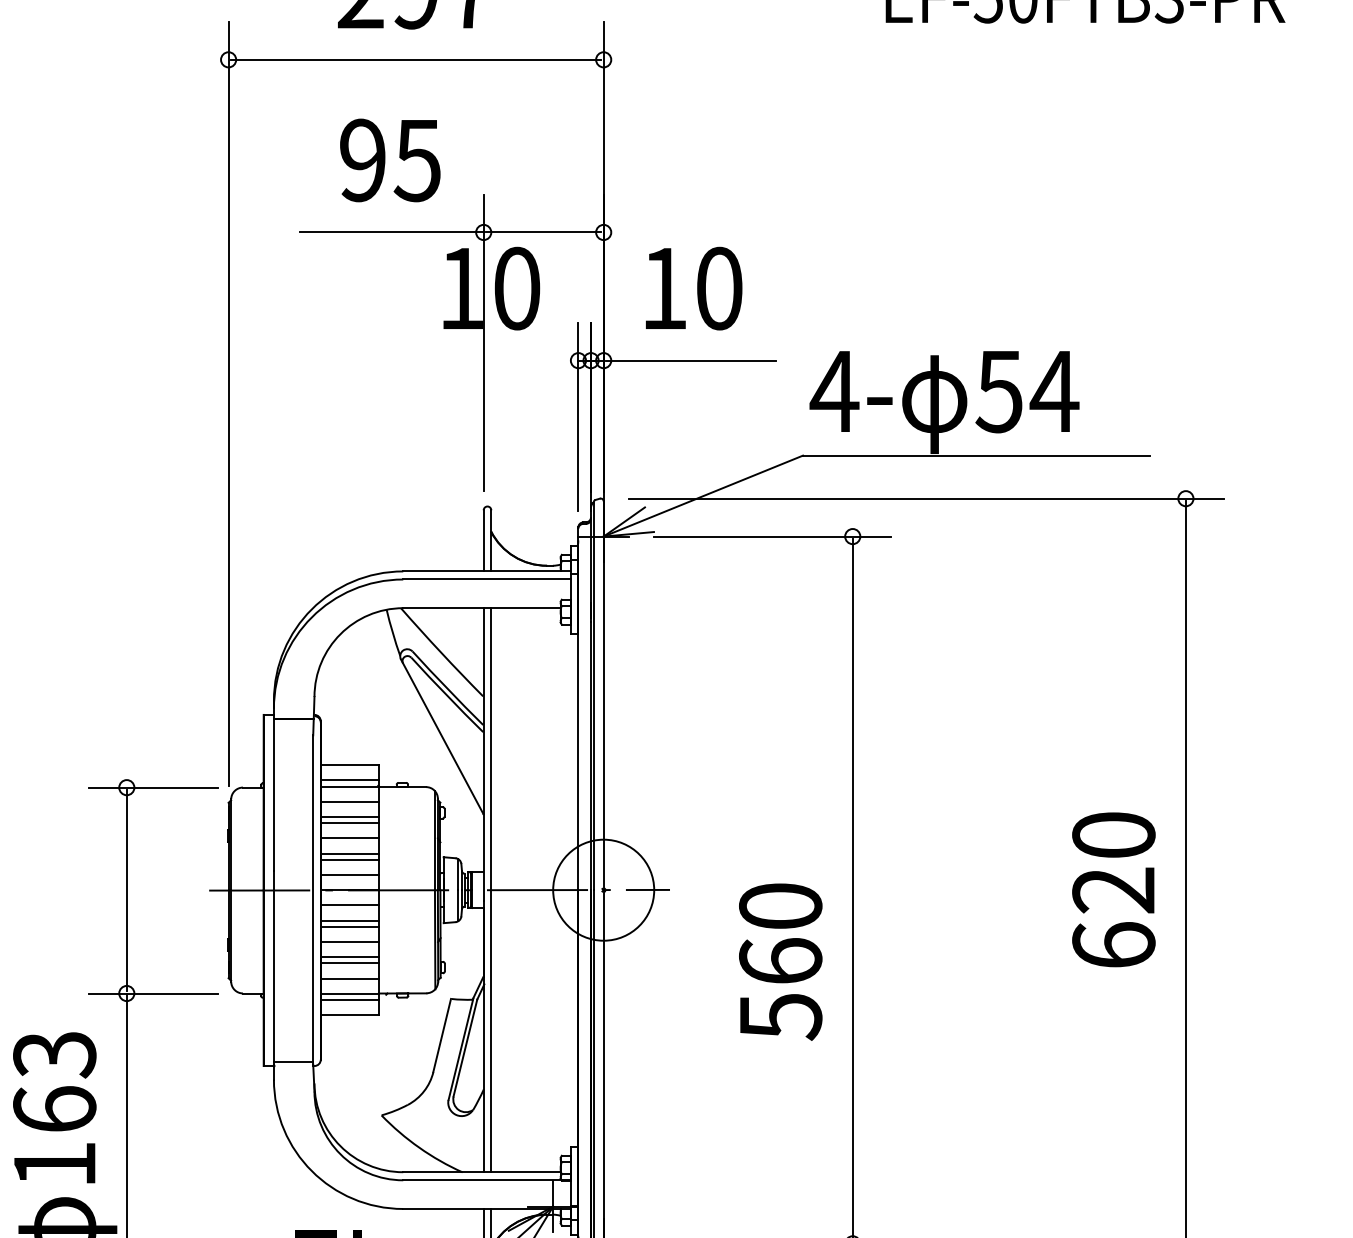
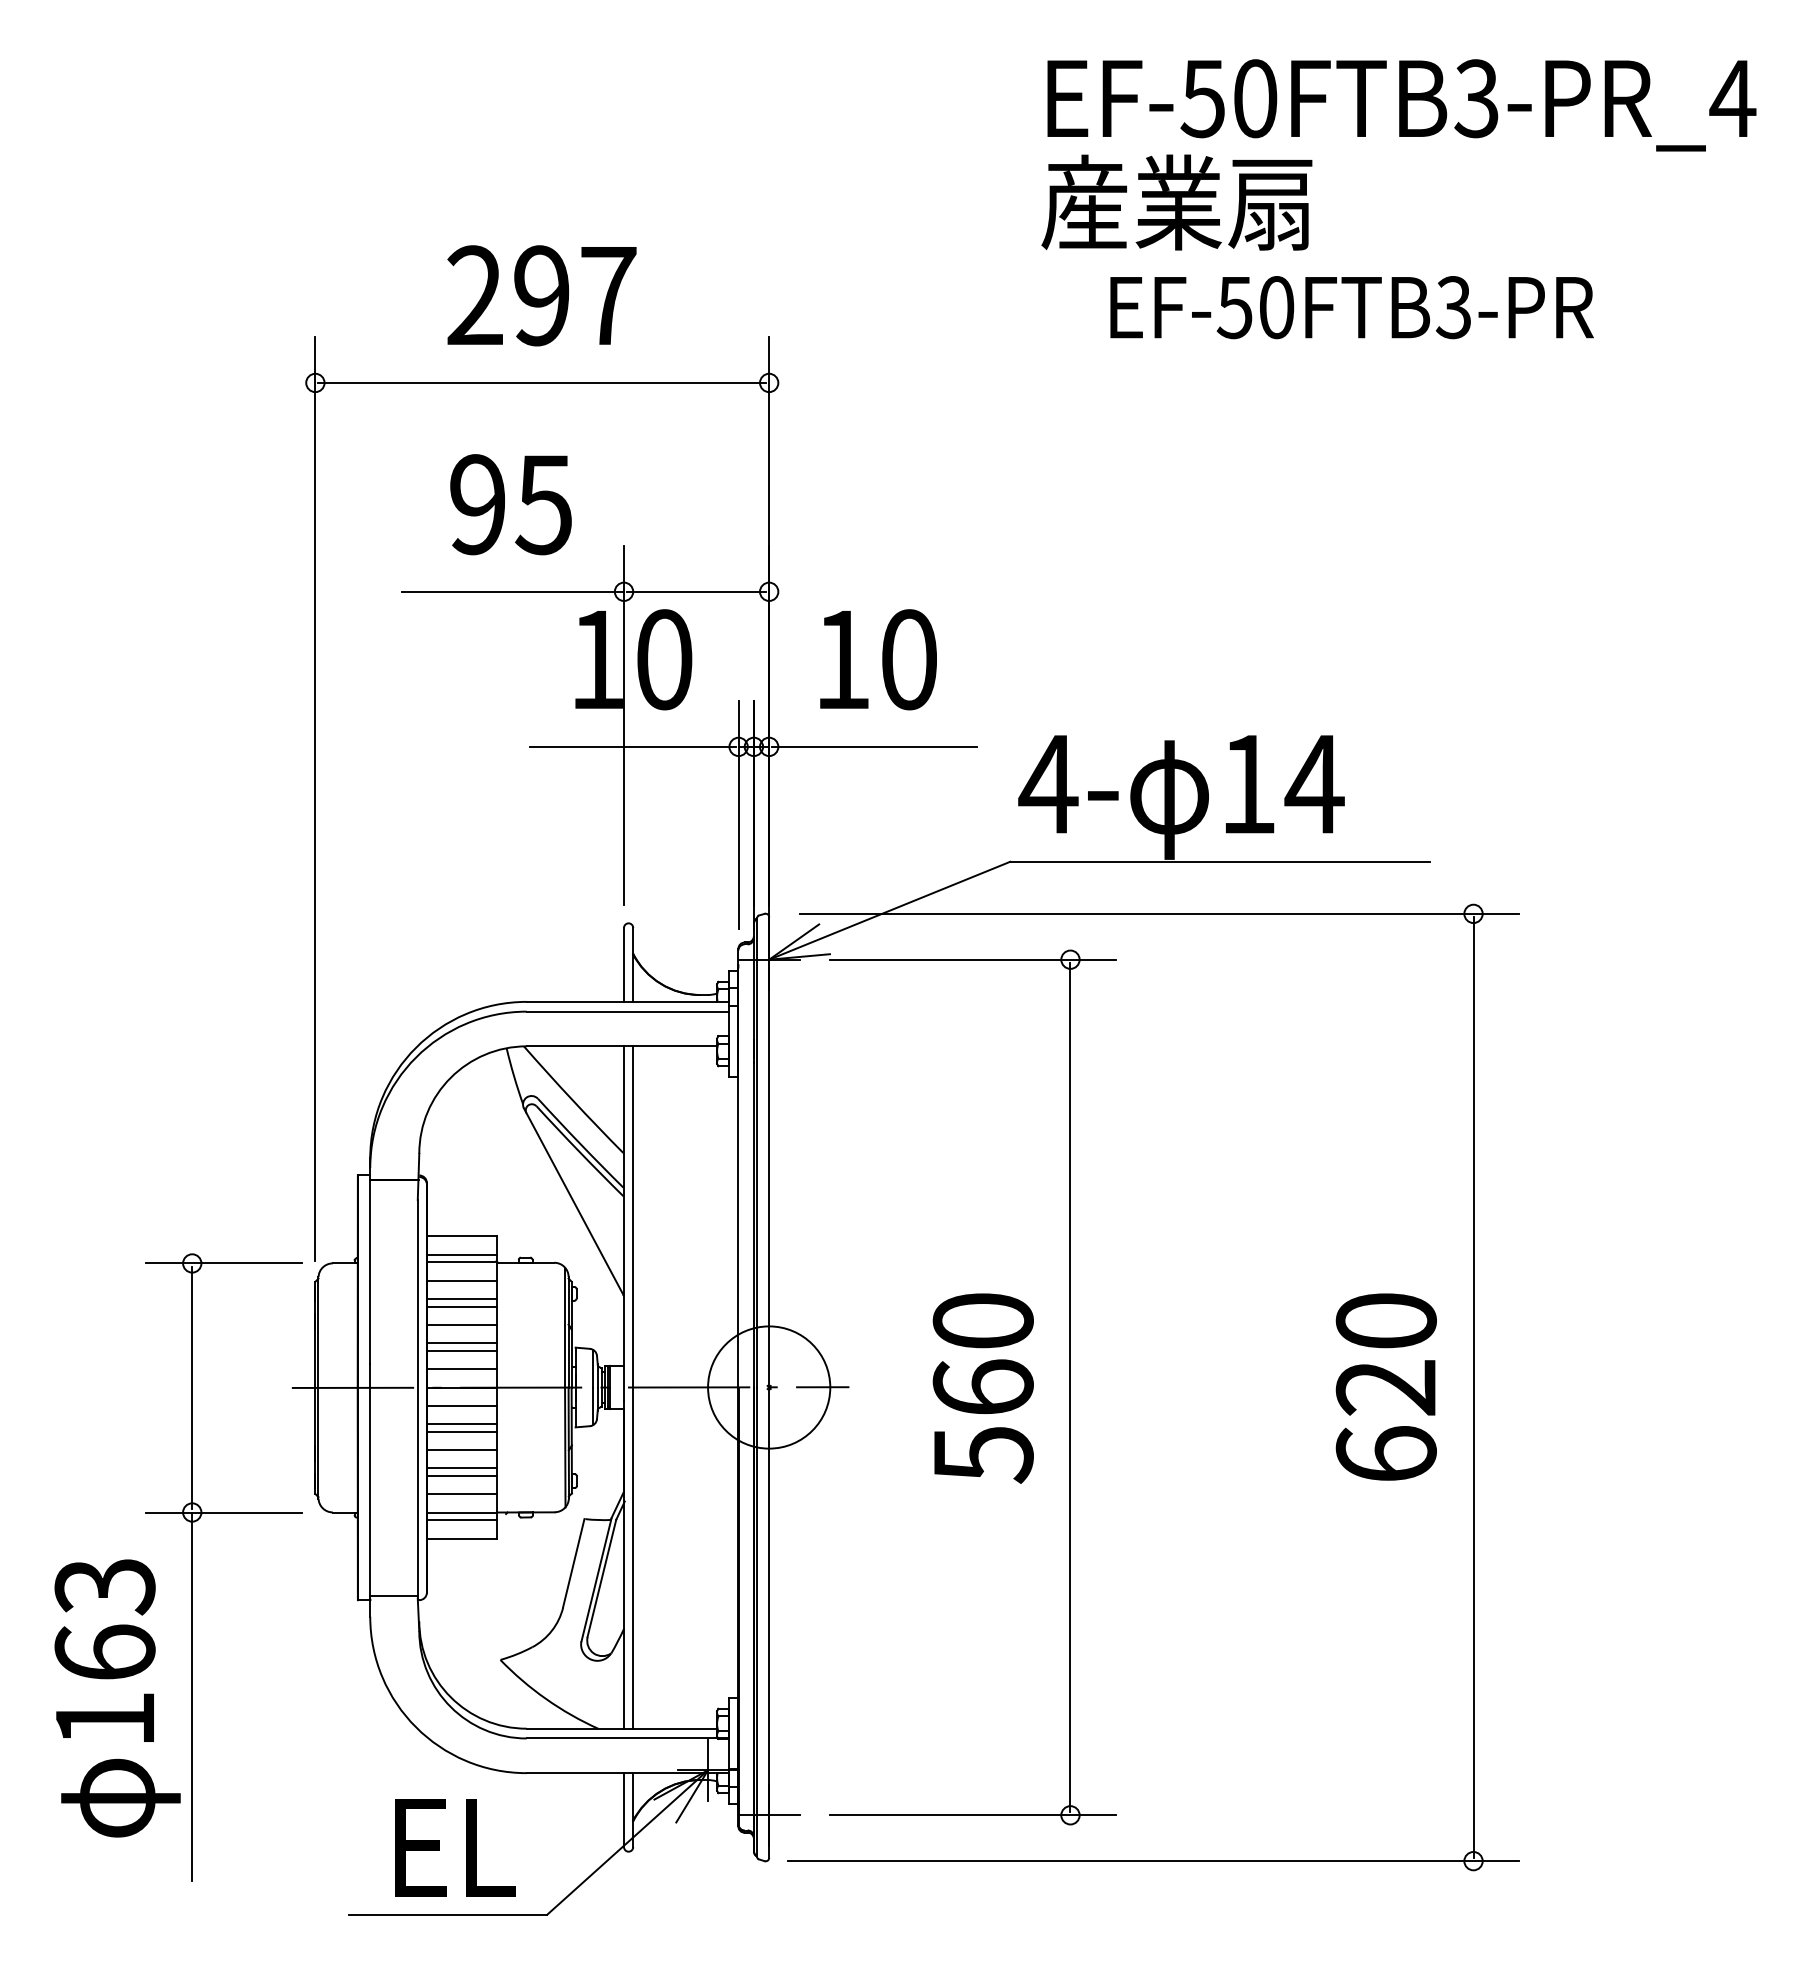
line: (490, 360) -> (632, 746), added
text: (998, 391) -> (1246, 784), 54 -> 14
text: (780, 962) -> (982, 1388), moved

